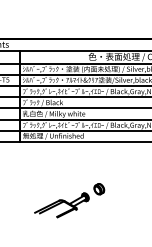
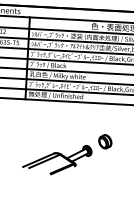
part: (69, 200) -> (67, 154), size x1.4

